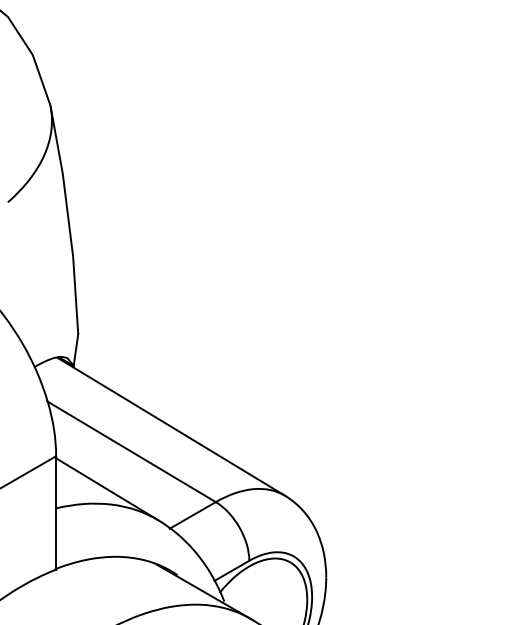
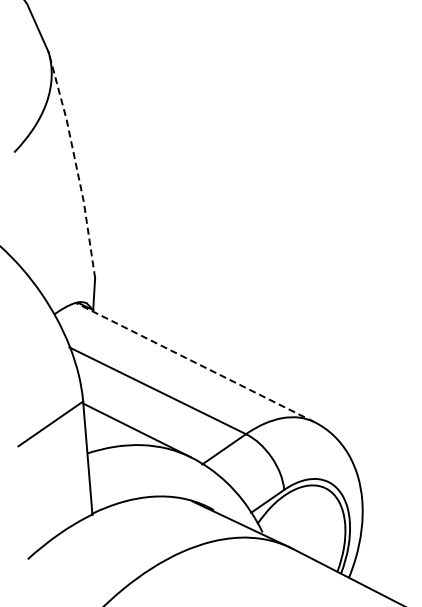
line: (68, 219) -> (76, 164), solid -> dashed
line: (170, 426) -> (194, 362), solid -> dashed

